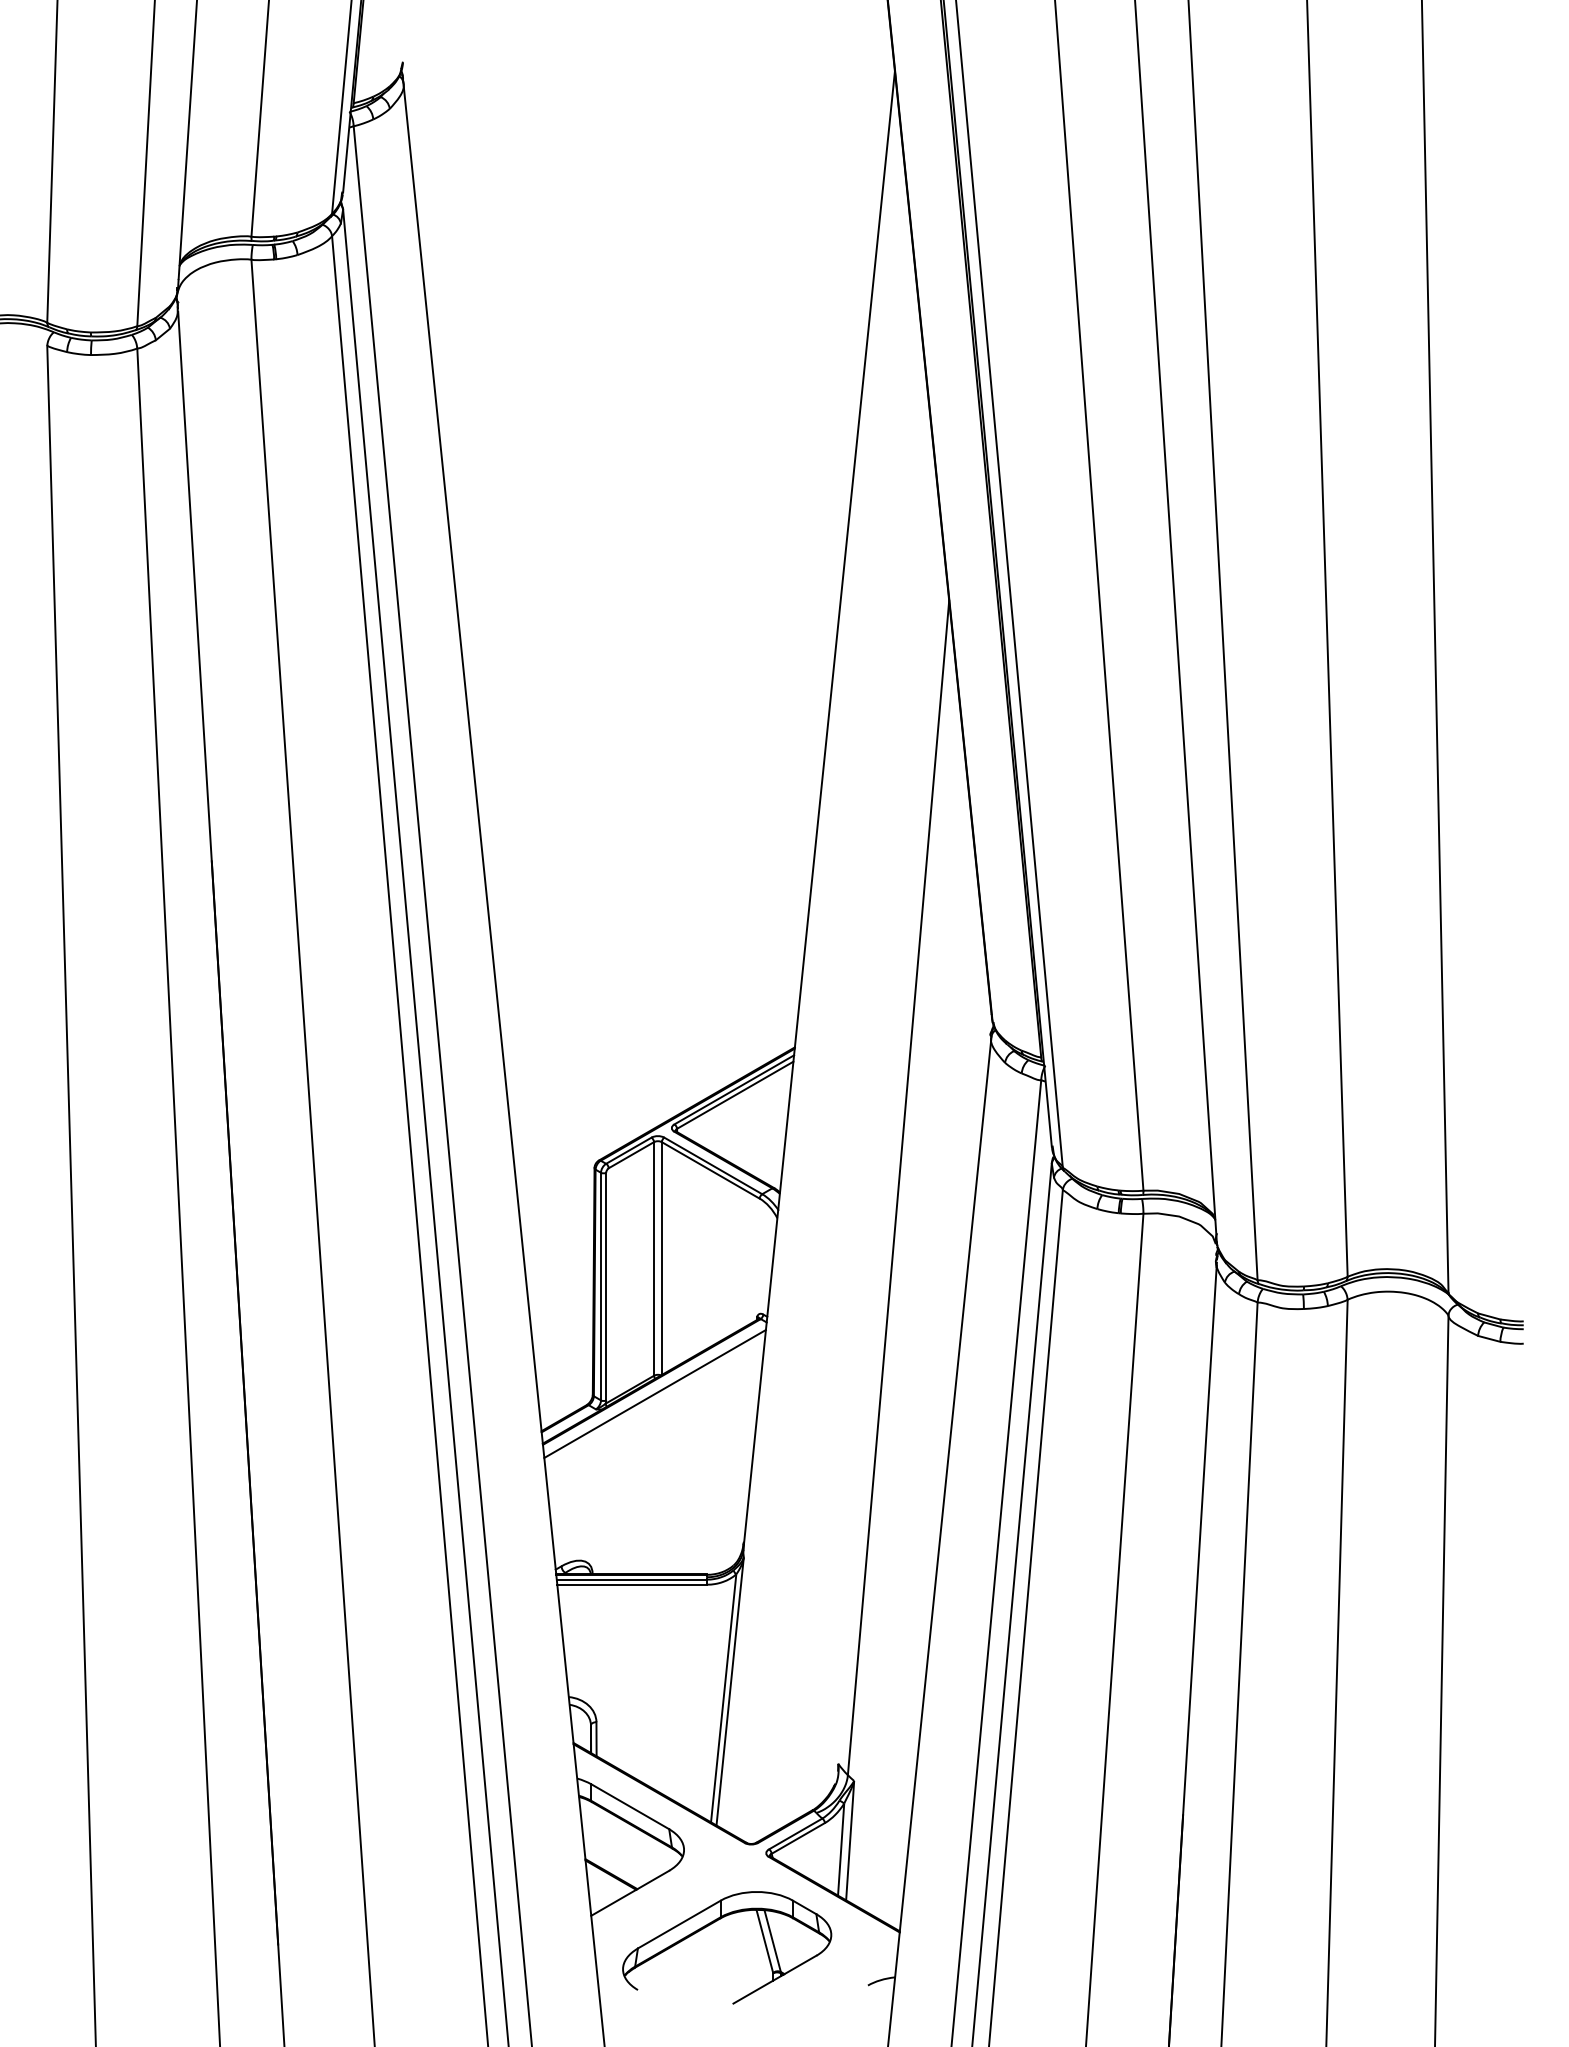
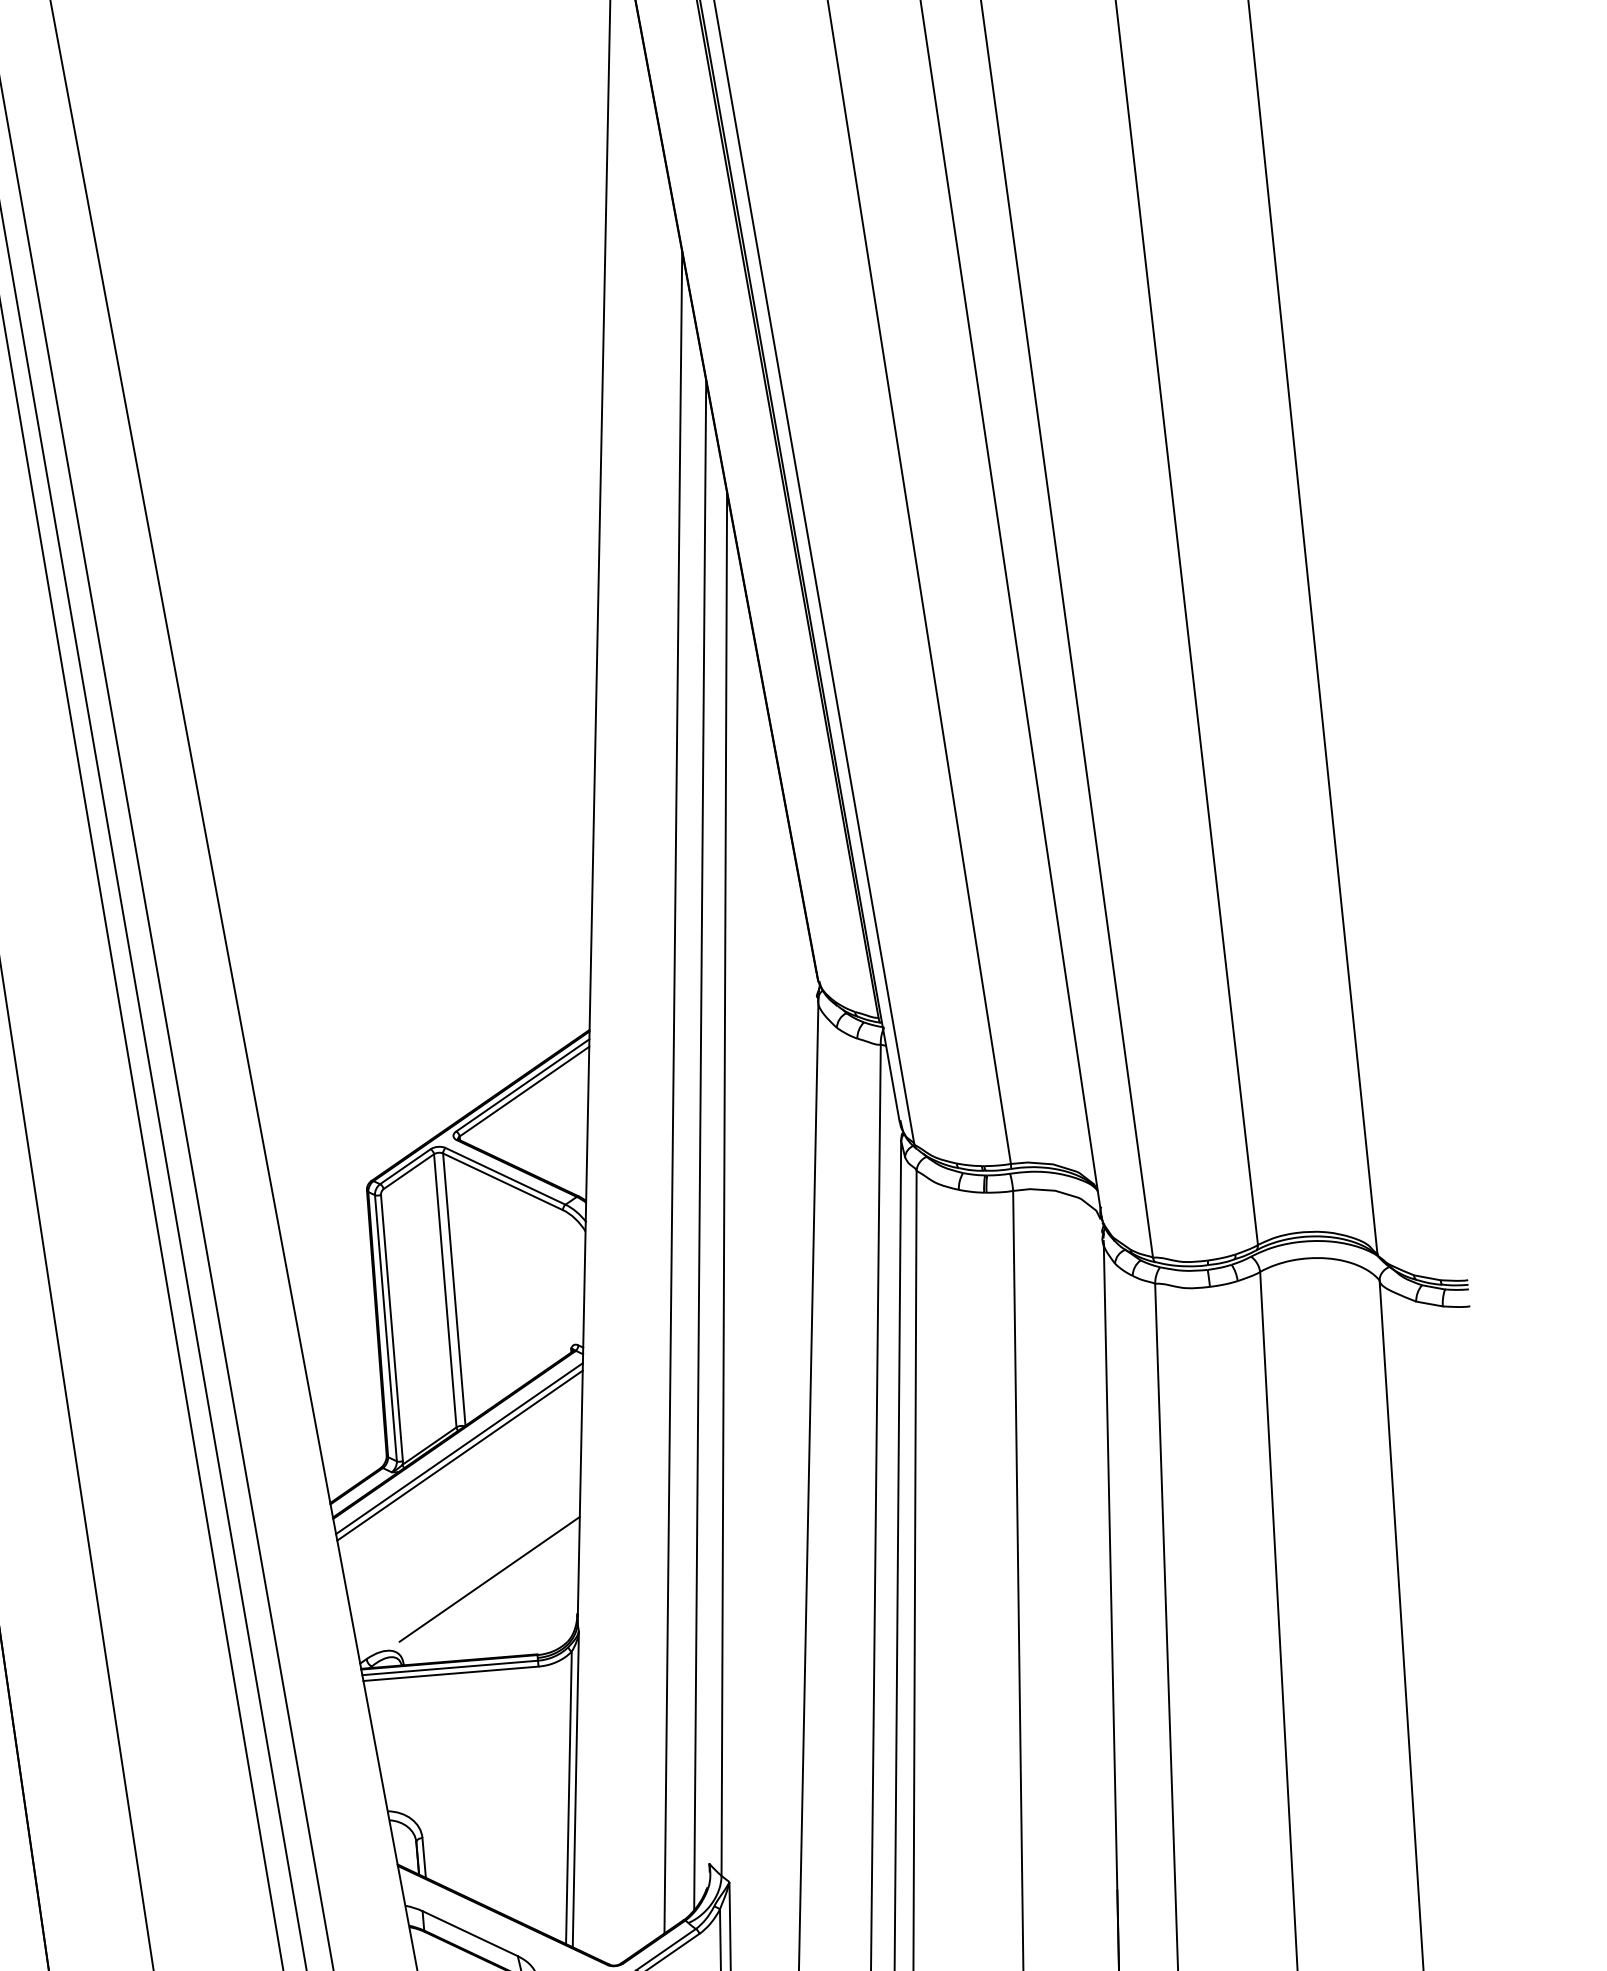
line: (861, 1106) -> (673, 1092), added
line: (880, 1153) -> (699, 1145), added
line: (654, 1399) -> (459, 1455), added
line: (671, 1506) -> (489, 1578), added

